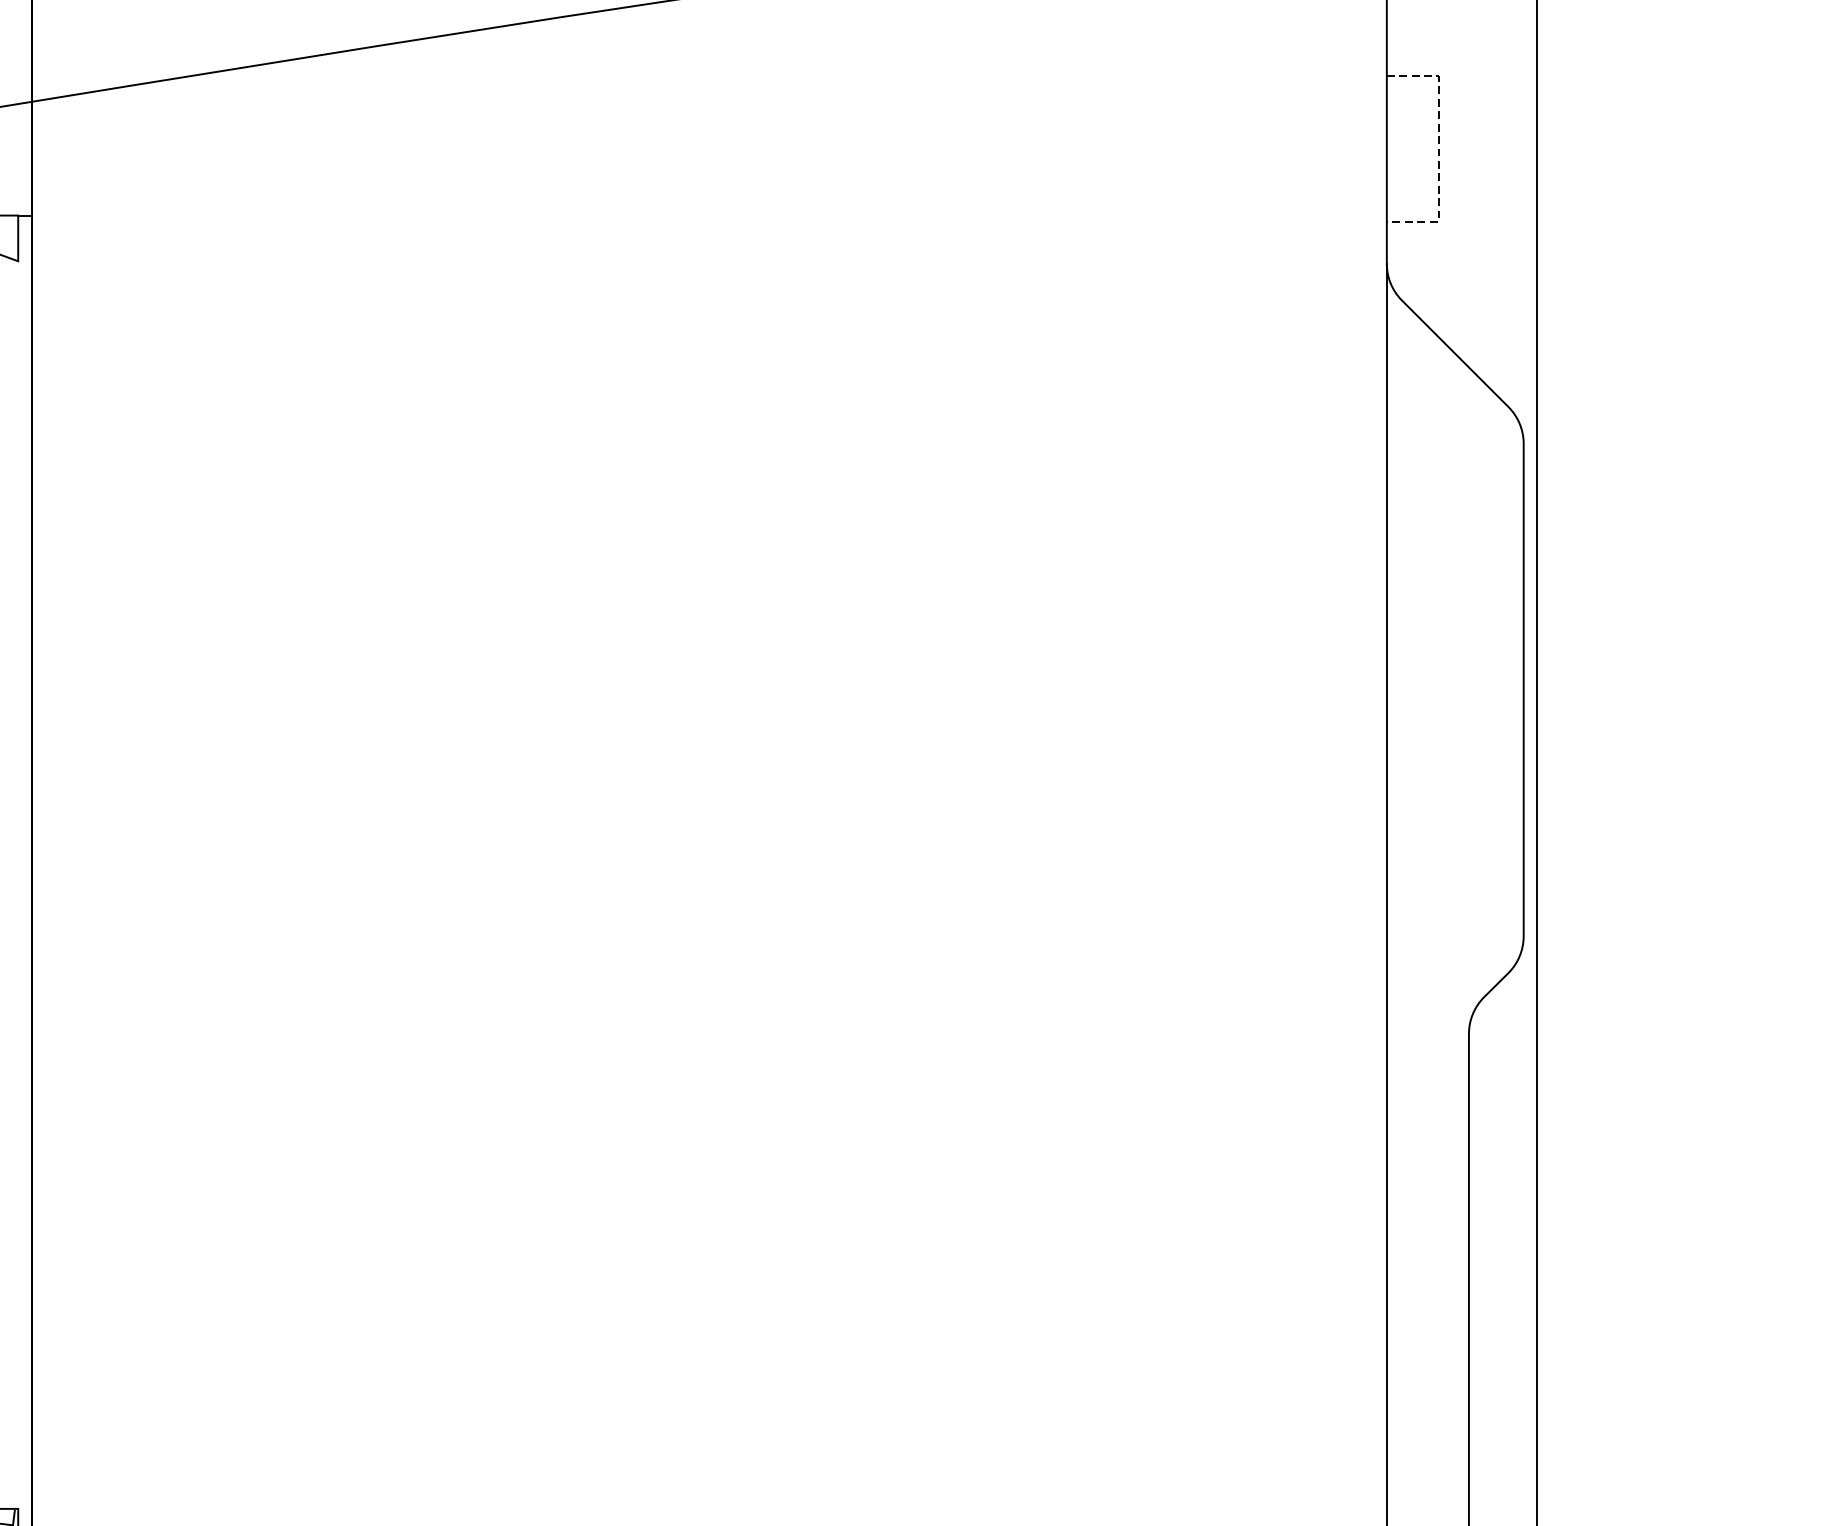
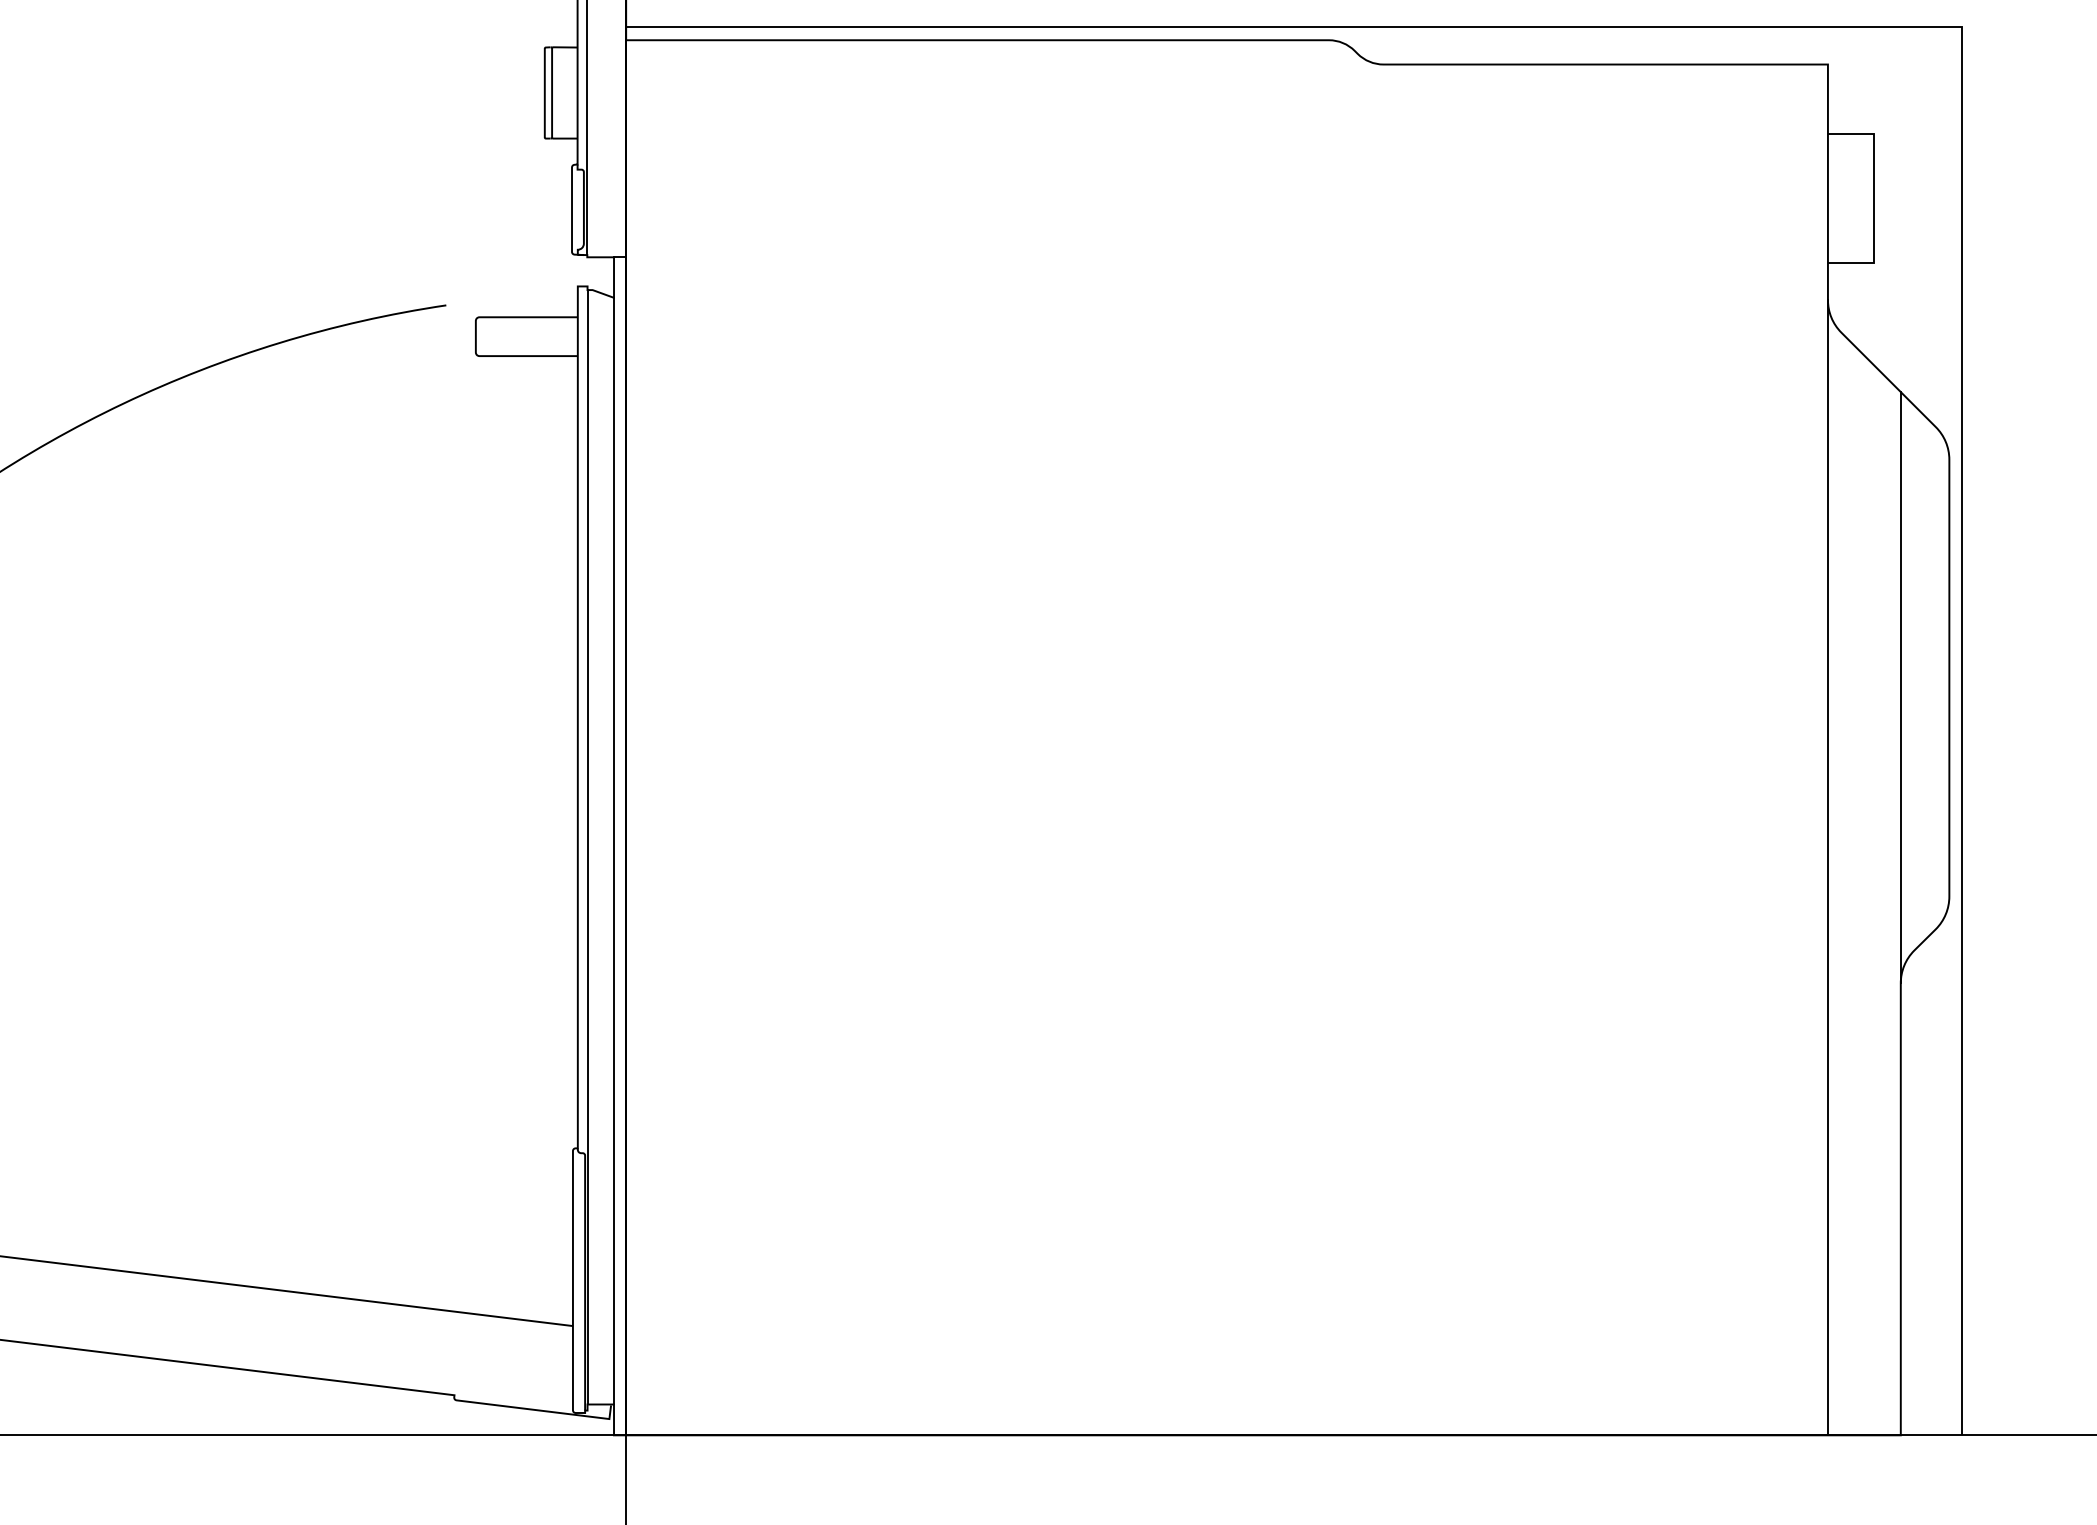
line: (1439, 149) -> (1874, 198), dashed -> solid
line: (1468, 700) -> (1900, 687), added
line: (18, 884) -> (614, 850), added

